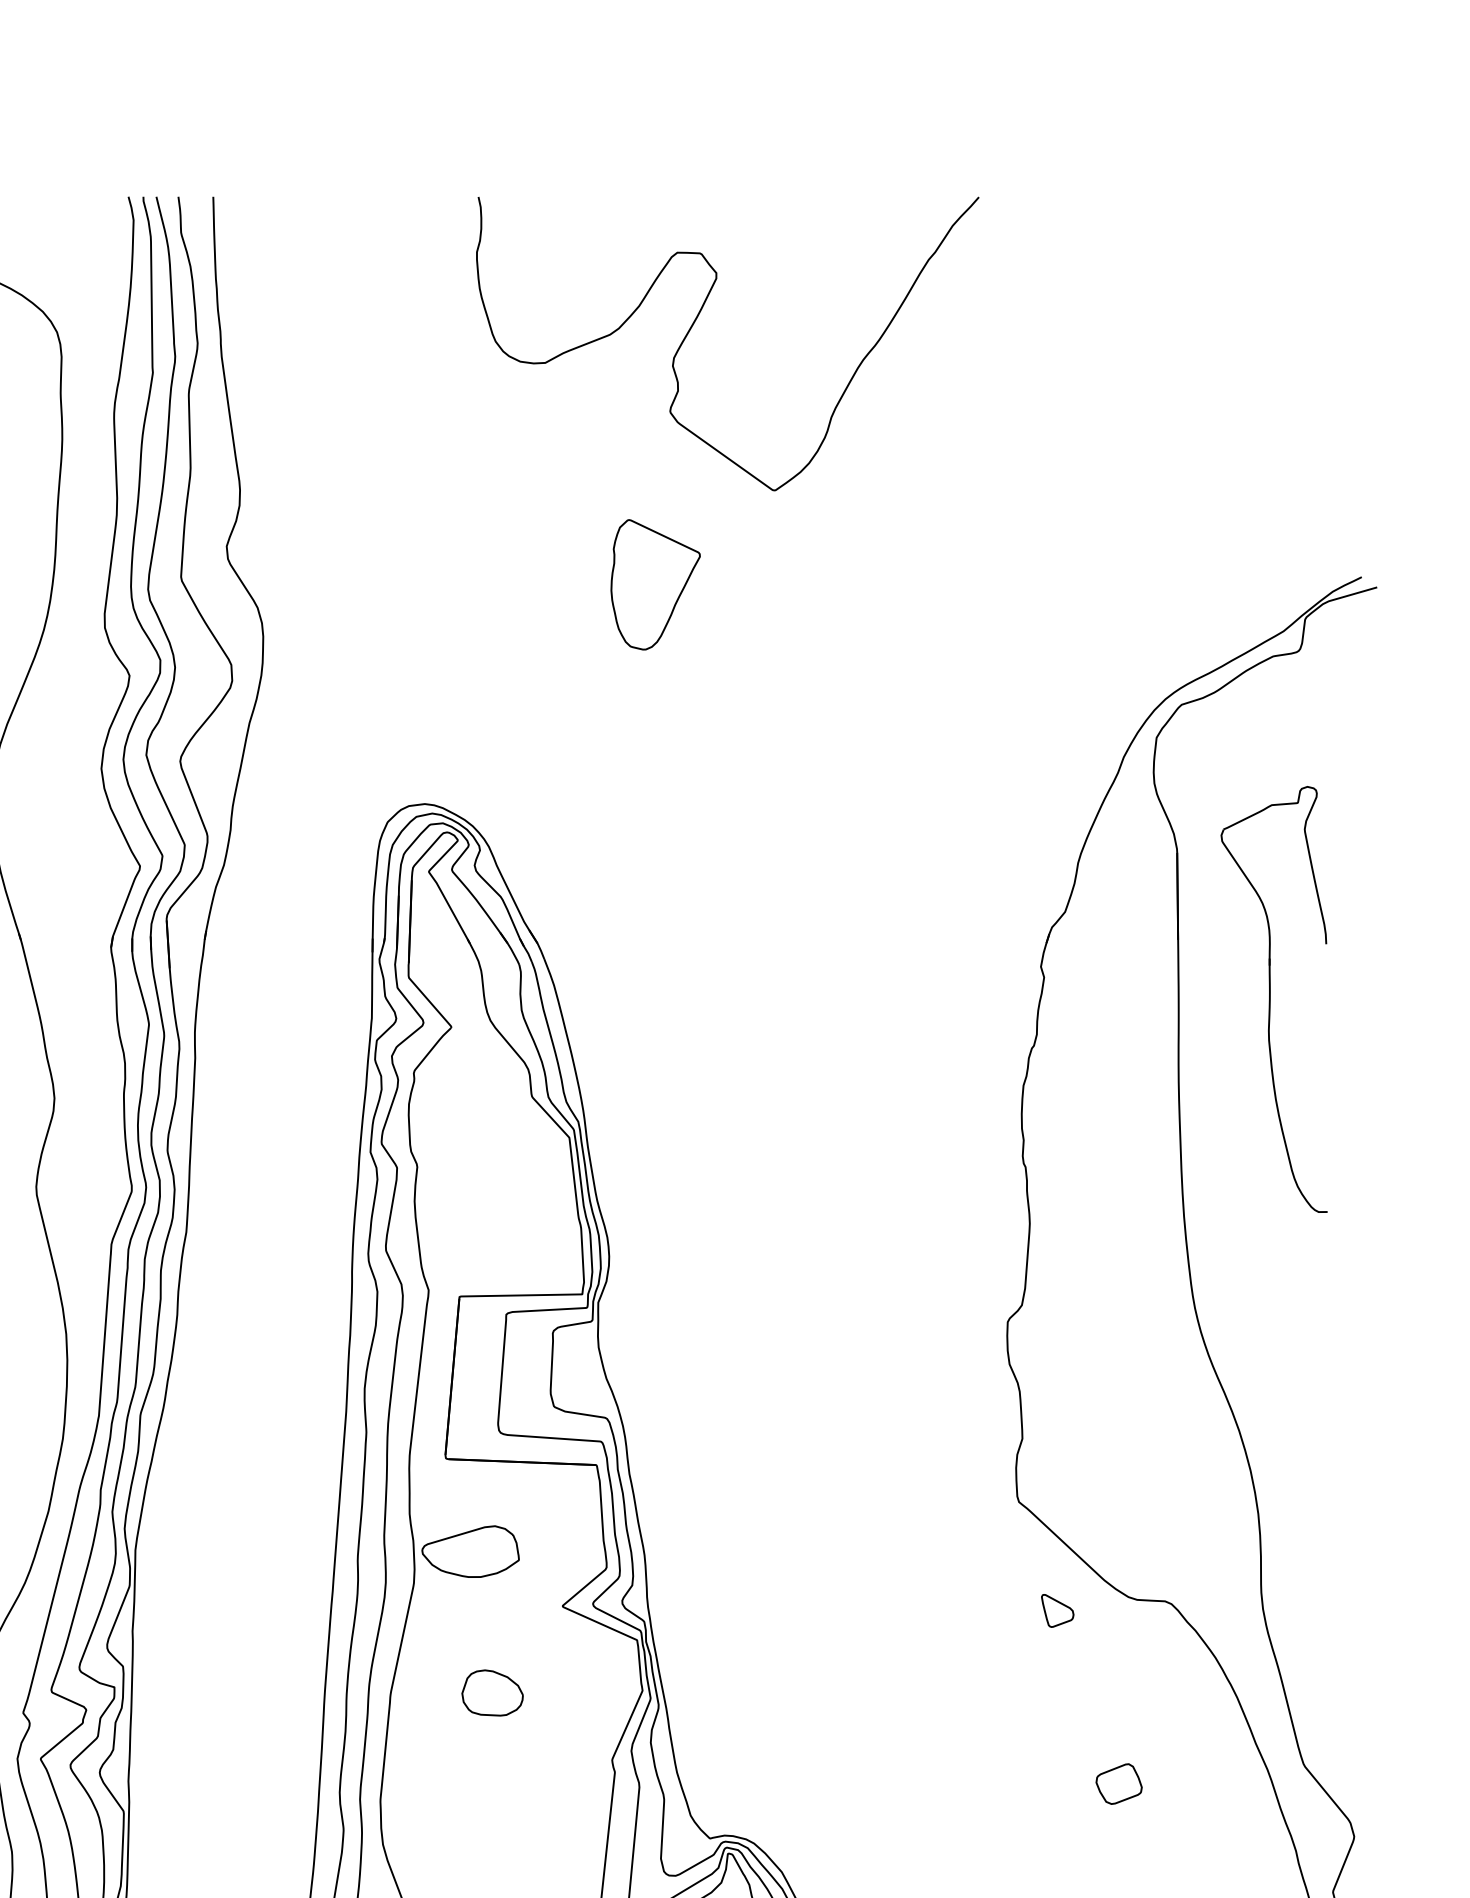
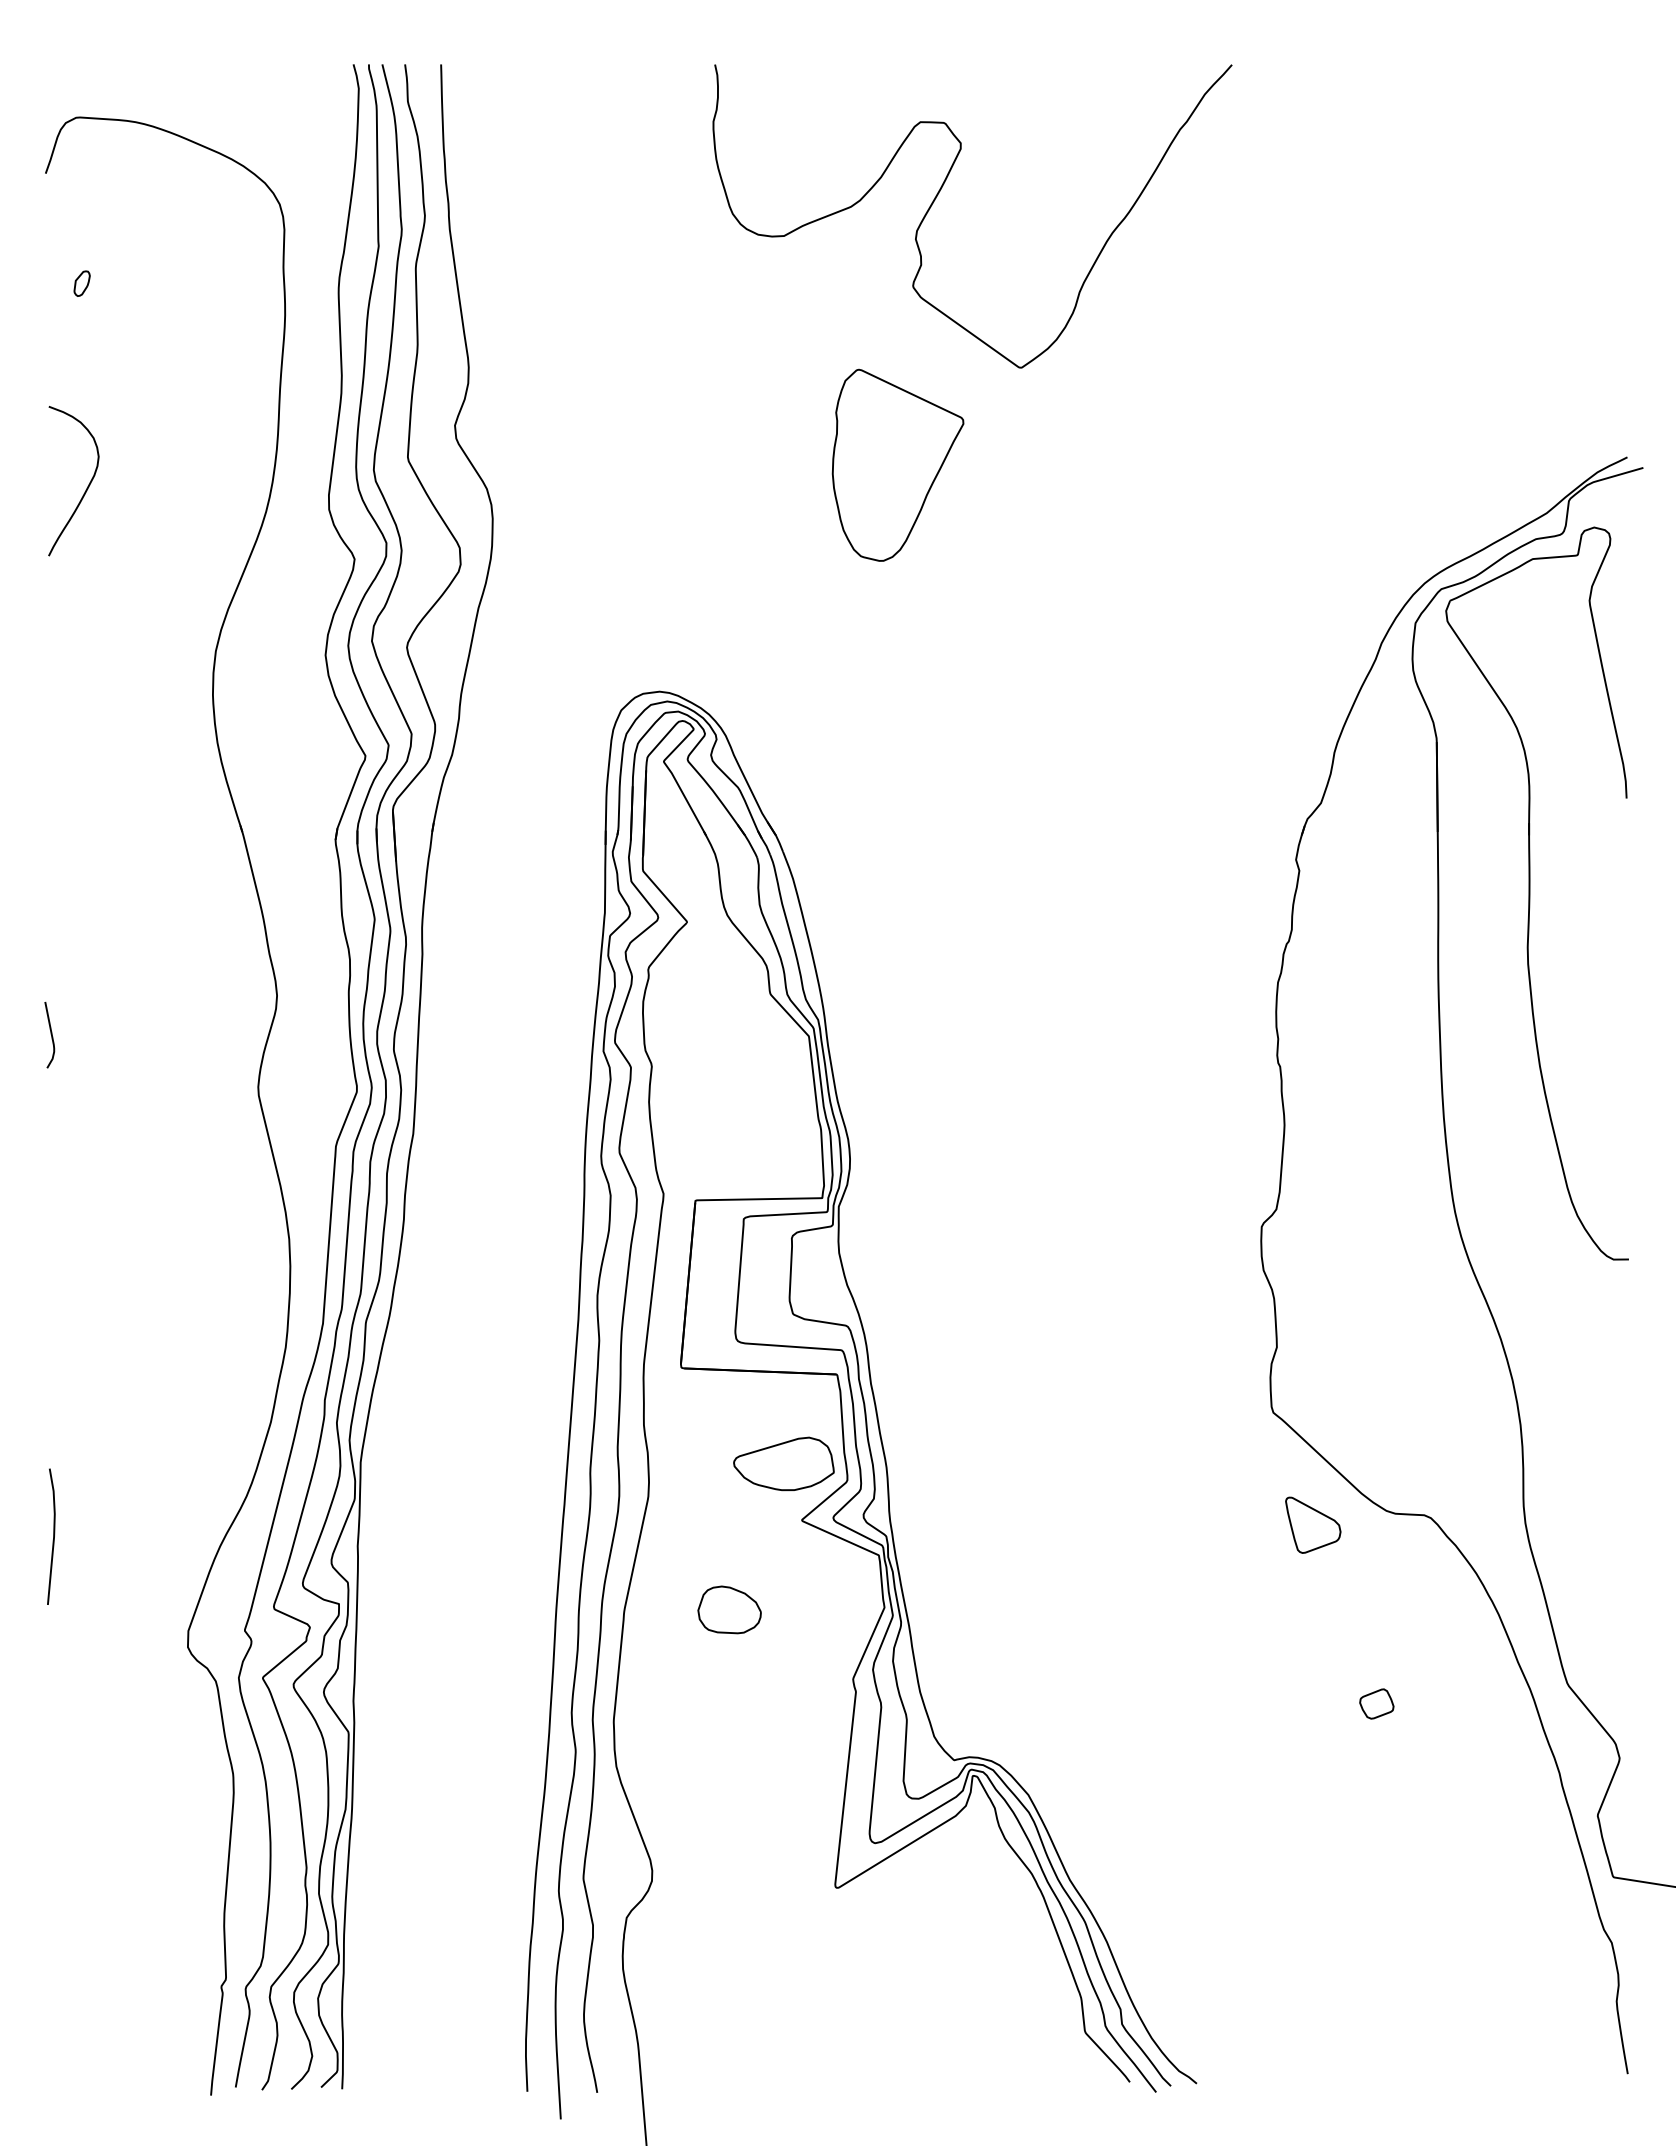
part: (655, 584) -> (897, 464), size x1.43
part: (1273, 999) -> (1536, 893), size x1.67
part: (470, 1551) -> (783, 1463), moved
part: (1057, 1610) -> (1313, 1524), size x1.67
part: (1118, 1783) -> (1376, 1703), size x0.71

